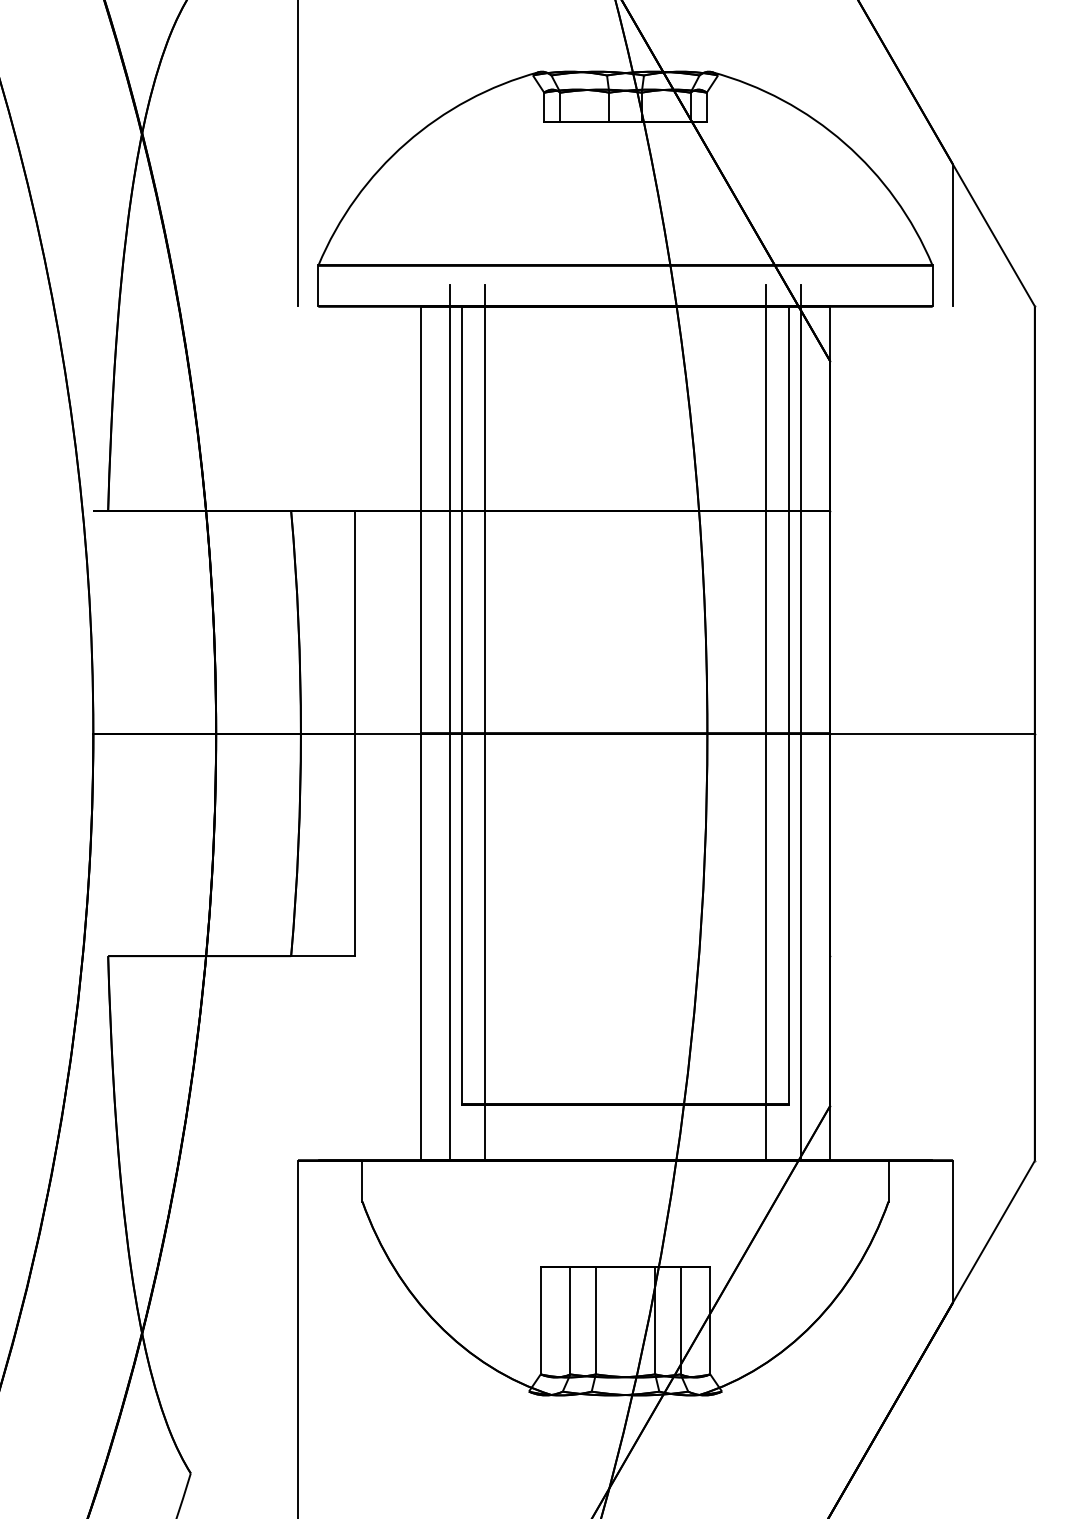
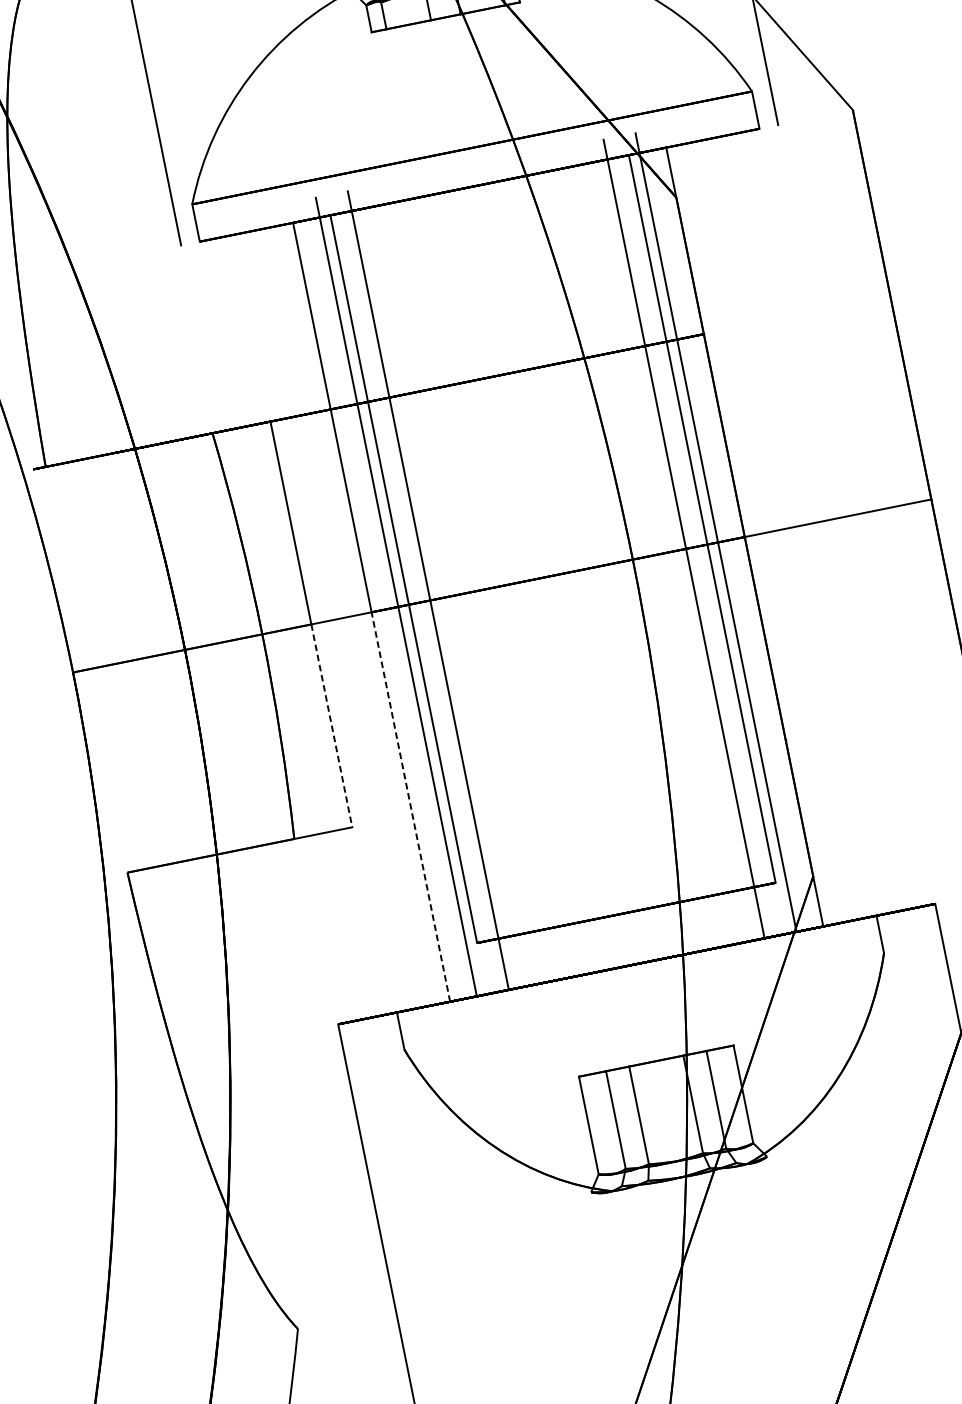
line: (354, 845) -> (331, 726), solid -> dashed
line: (420, 947) -> (410, 807), solid -> dashed

